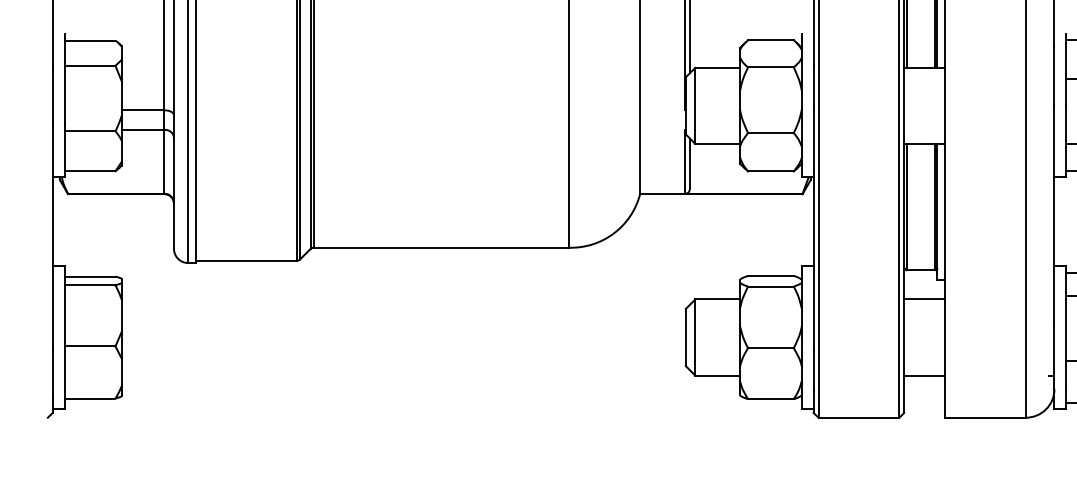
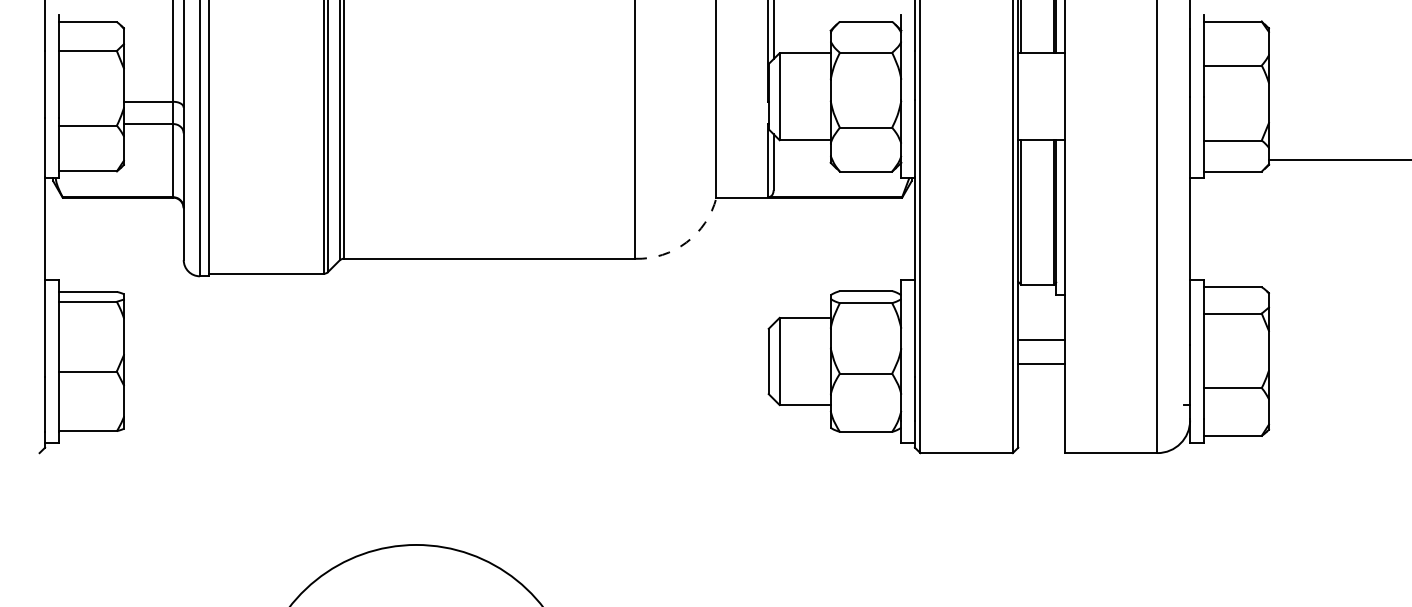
arc: (613, 233) -> (686, 242), solid -> dashed
line: (924, 299) -> (1041, 339), moved
line: (924, 376) -> (1041, 364), moved

